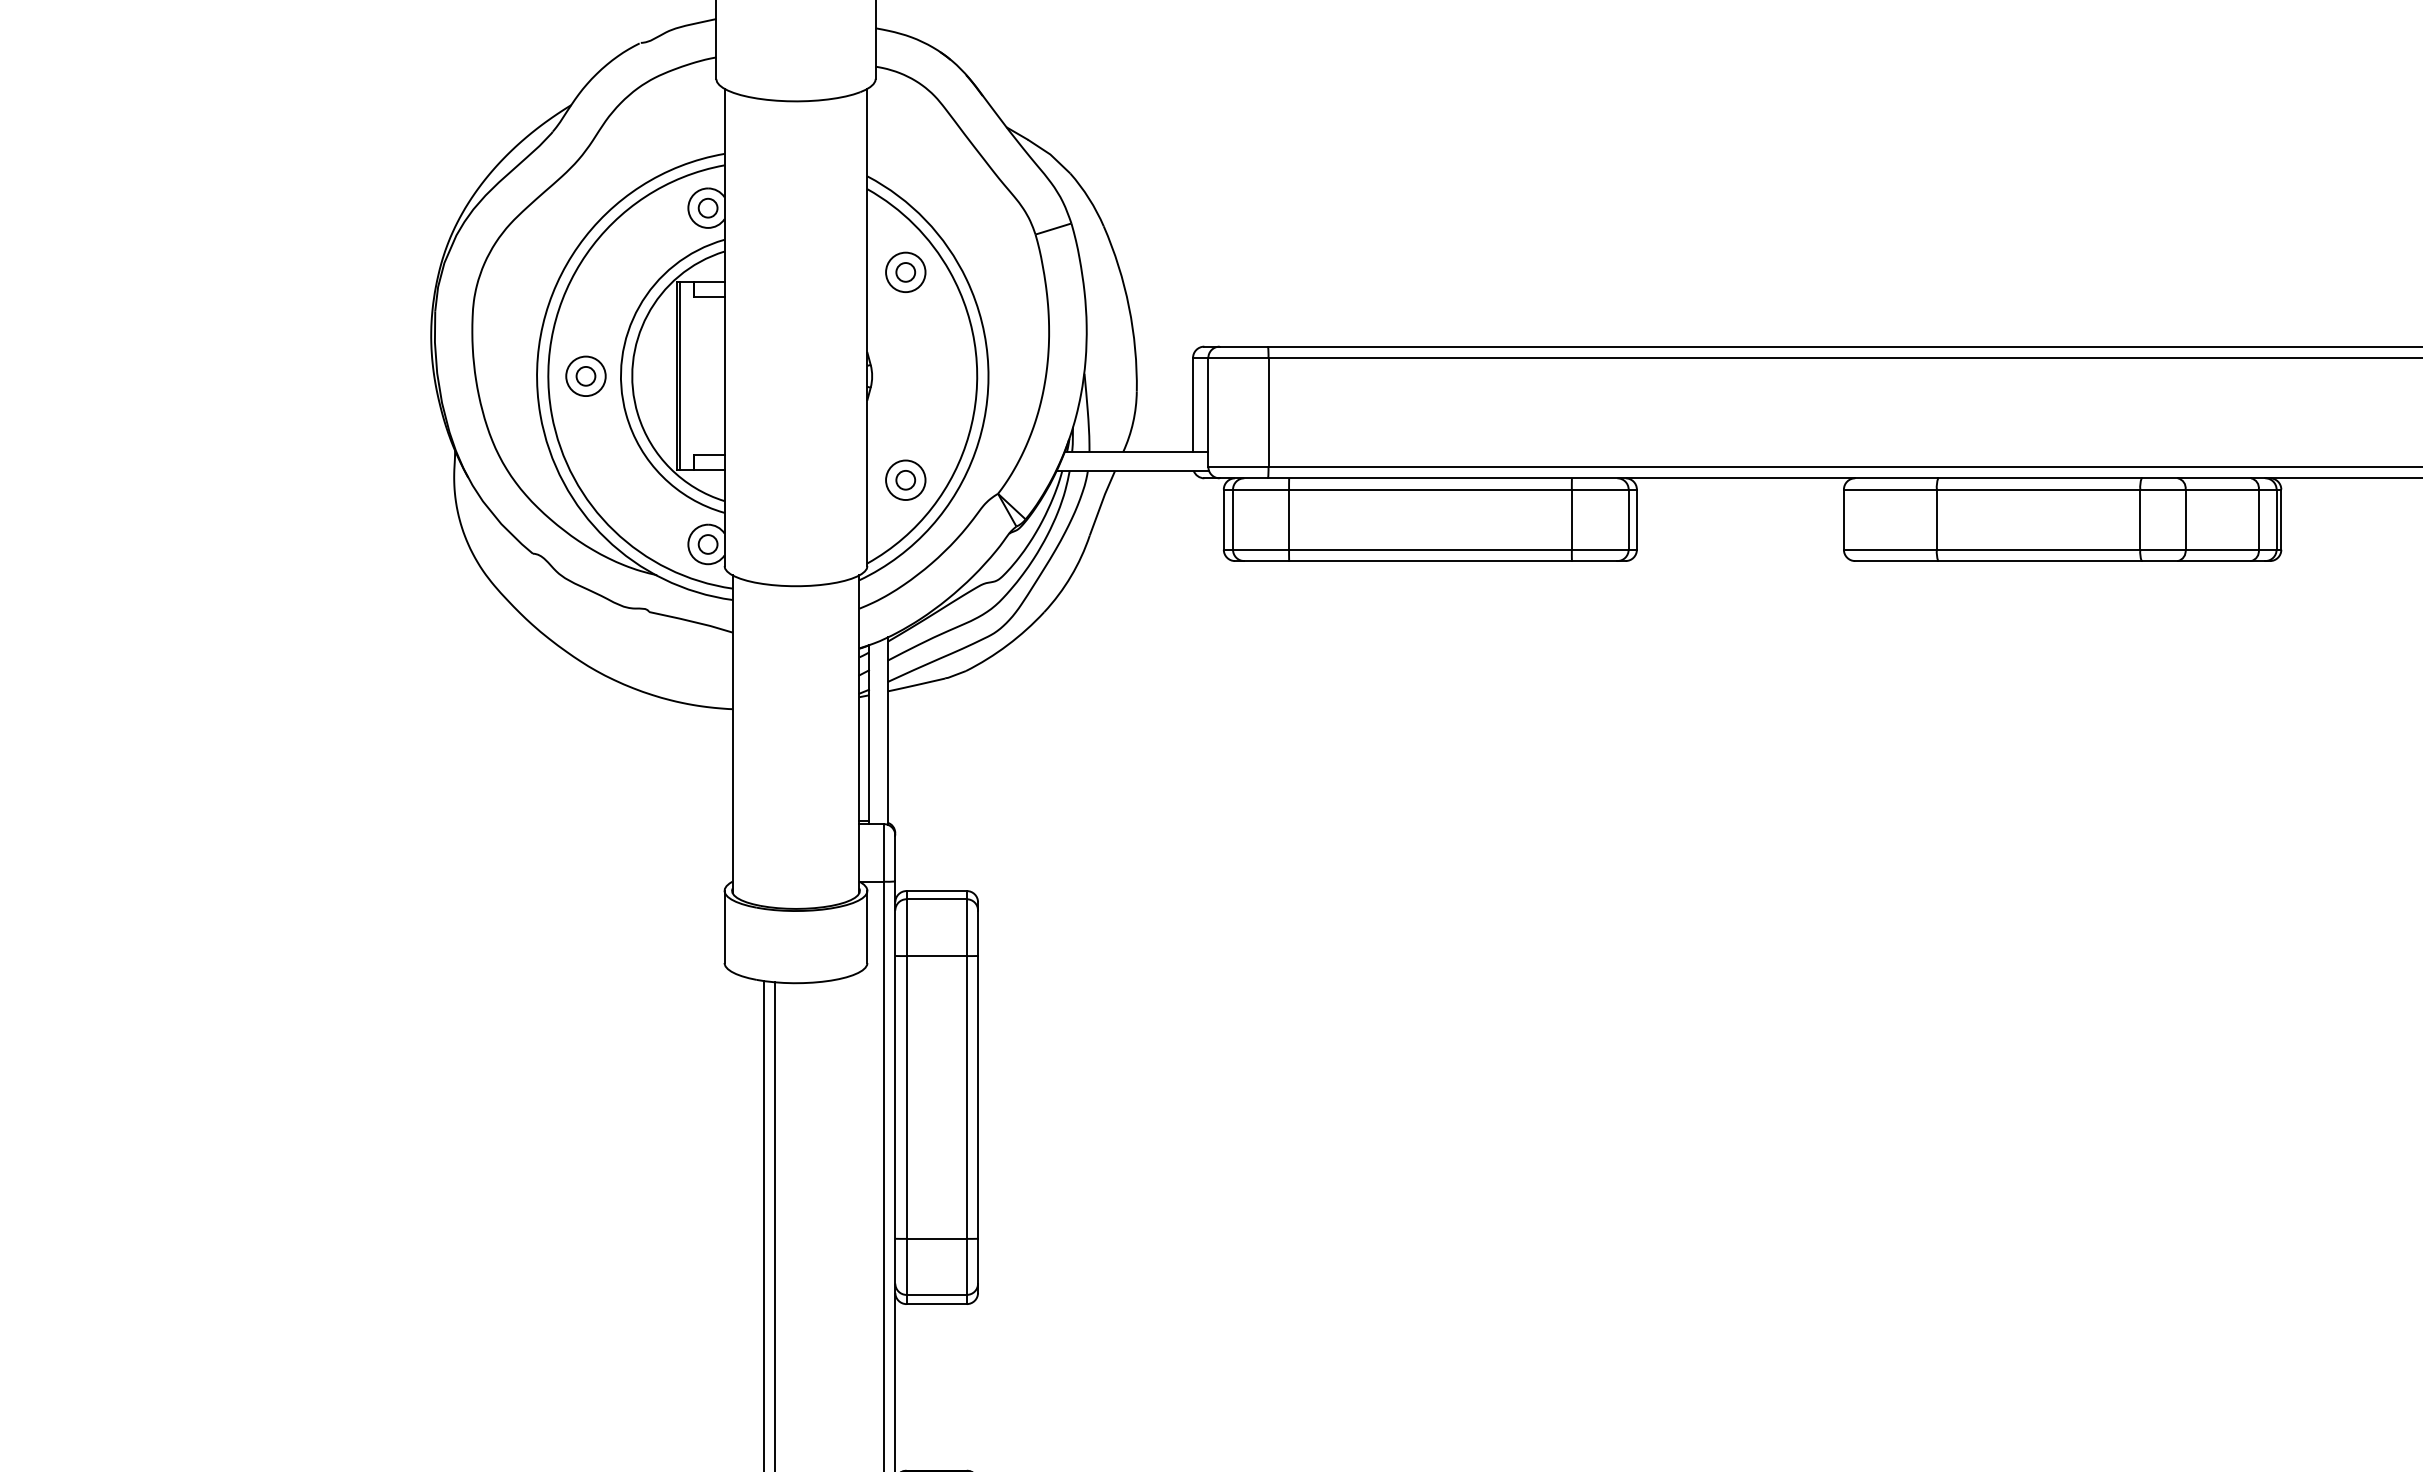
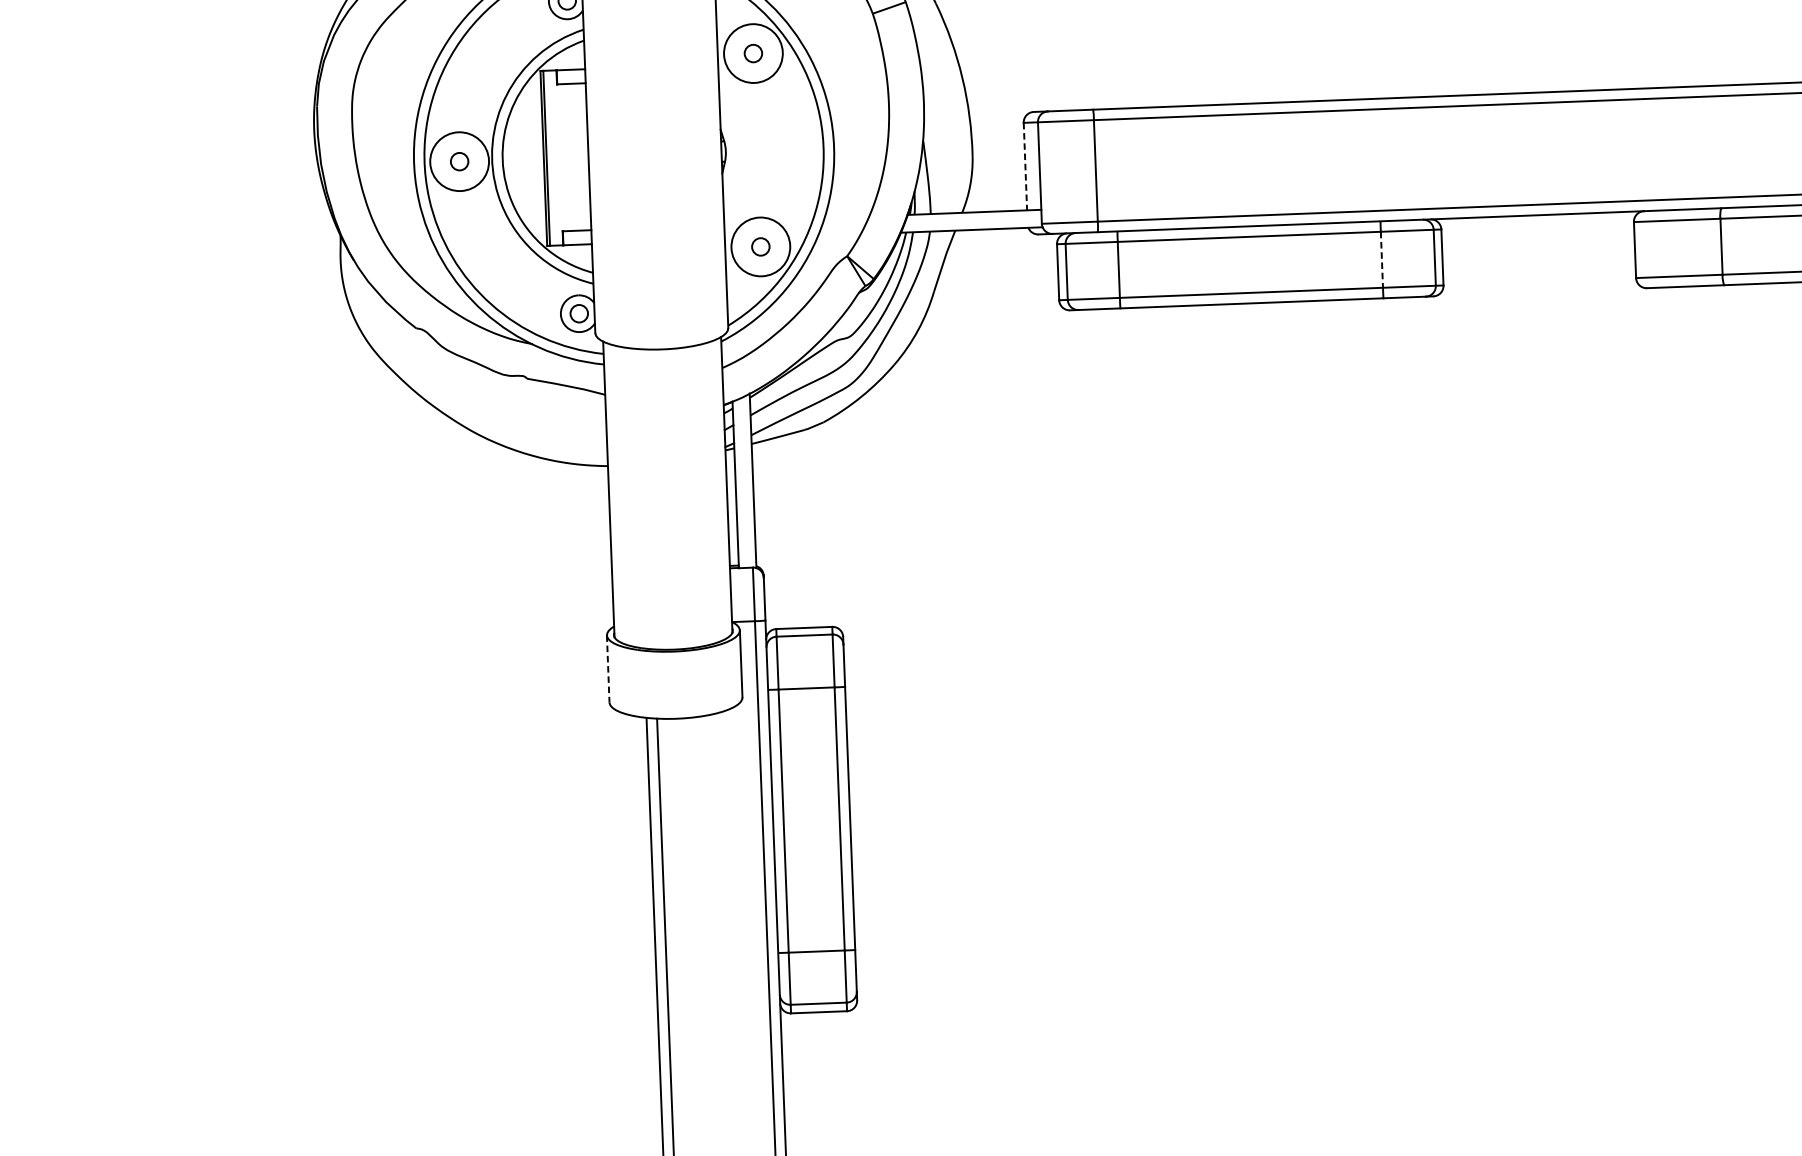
circle: (905, 272) -> (753, 53), size x1.6
circle: (585, 376) -> (459, 161), size x1.6
line: (1193, 405) -> (1025, 167), solid -> dashed
circle: (905, 480) -> (760, 247), size x1.6
line: (1571, 520) -> (1381, 260), solid -> dashed
line: (724, 927) -> (608, 669), solid -> dashed

